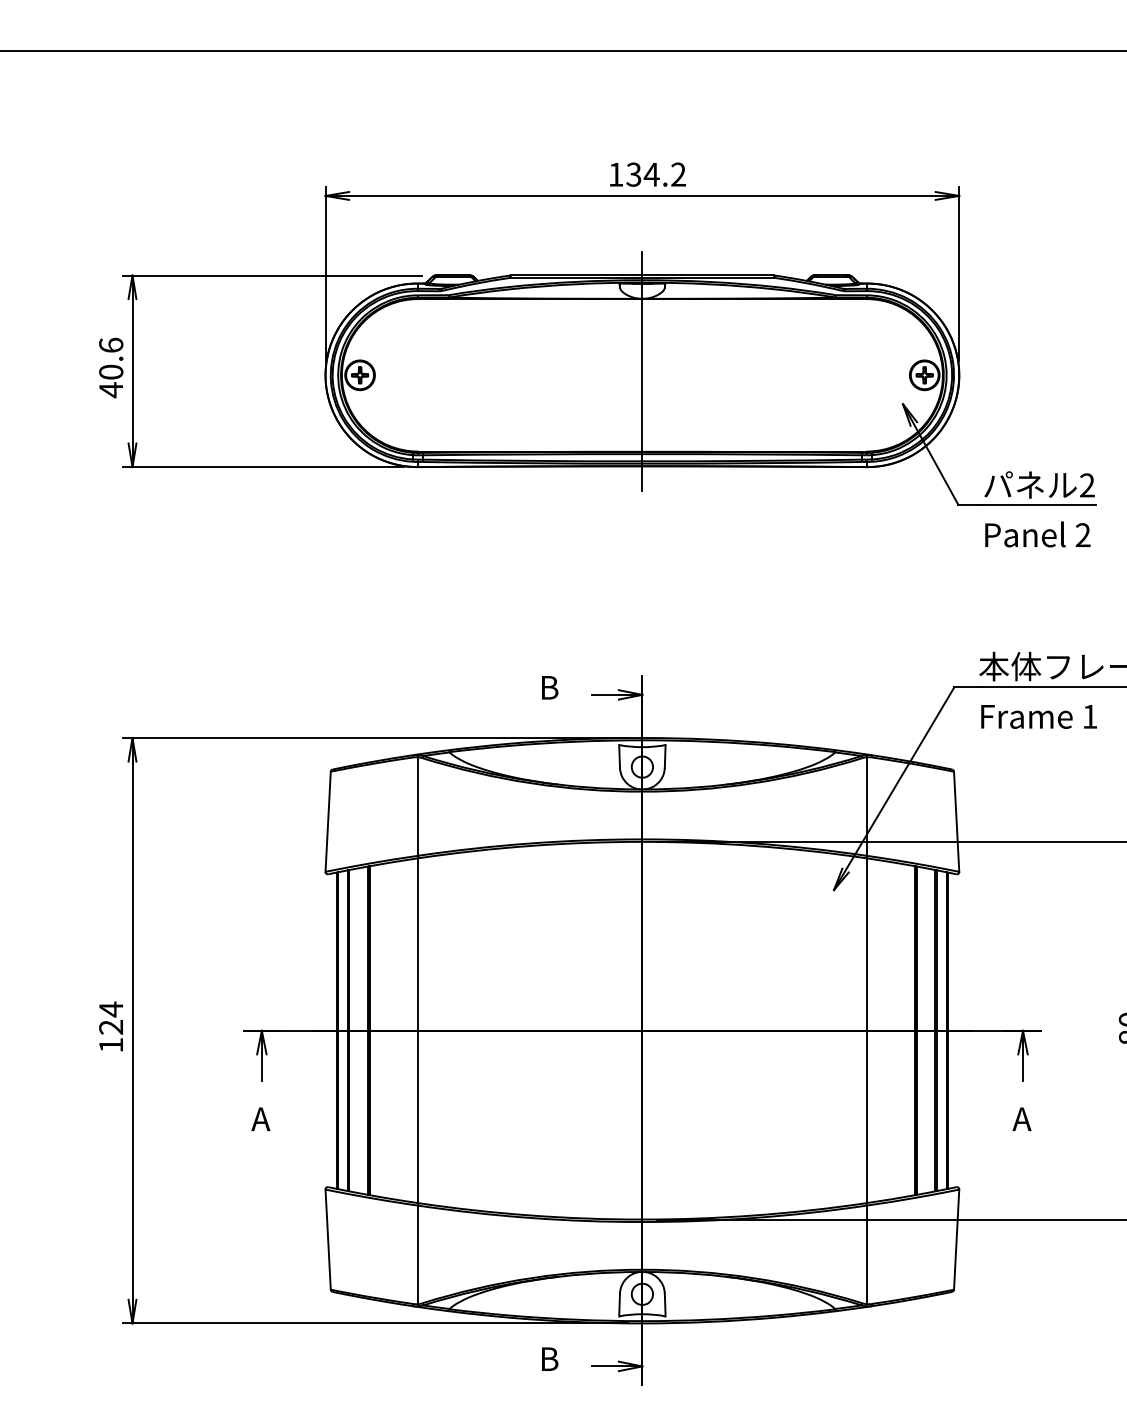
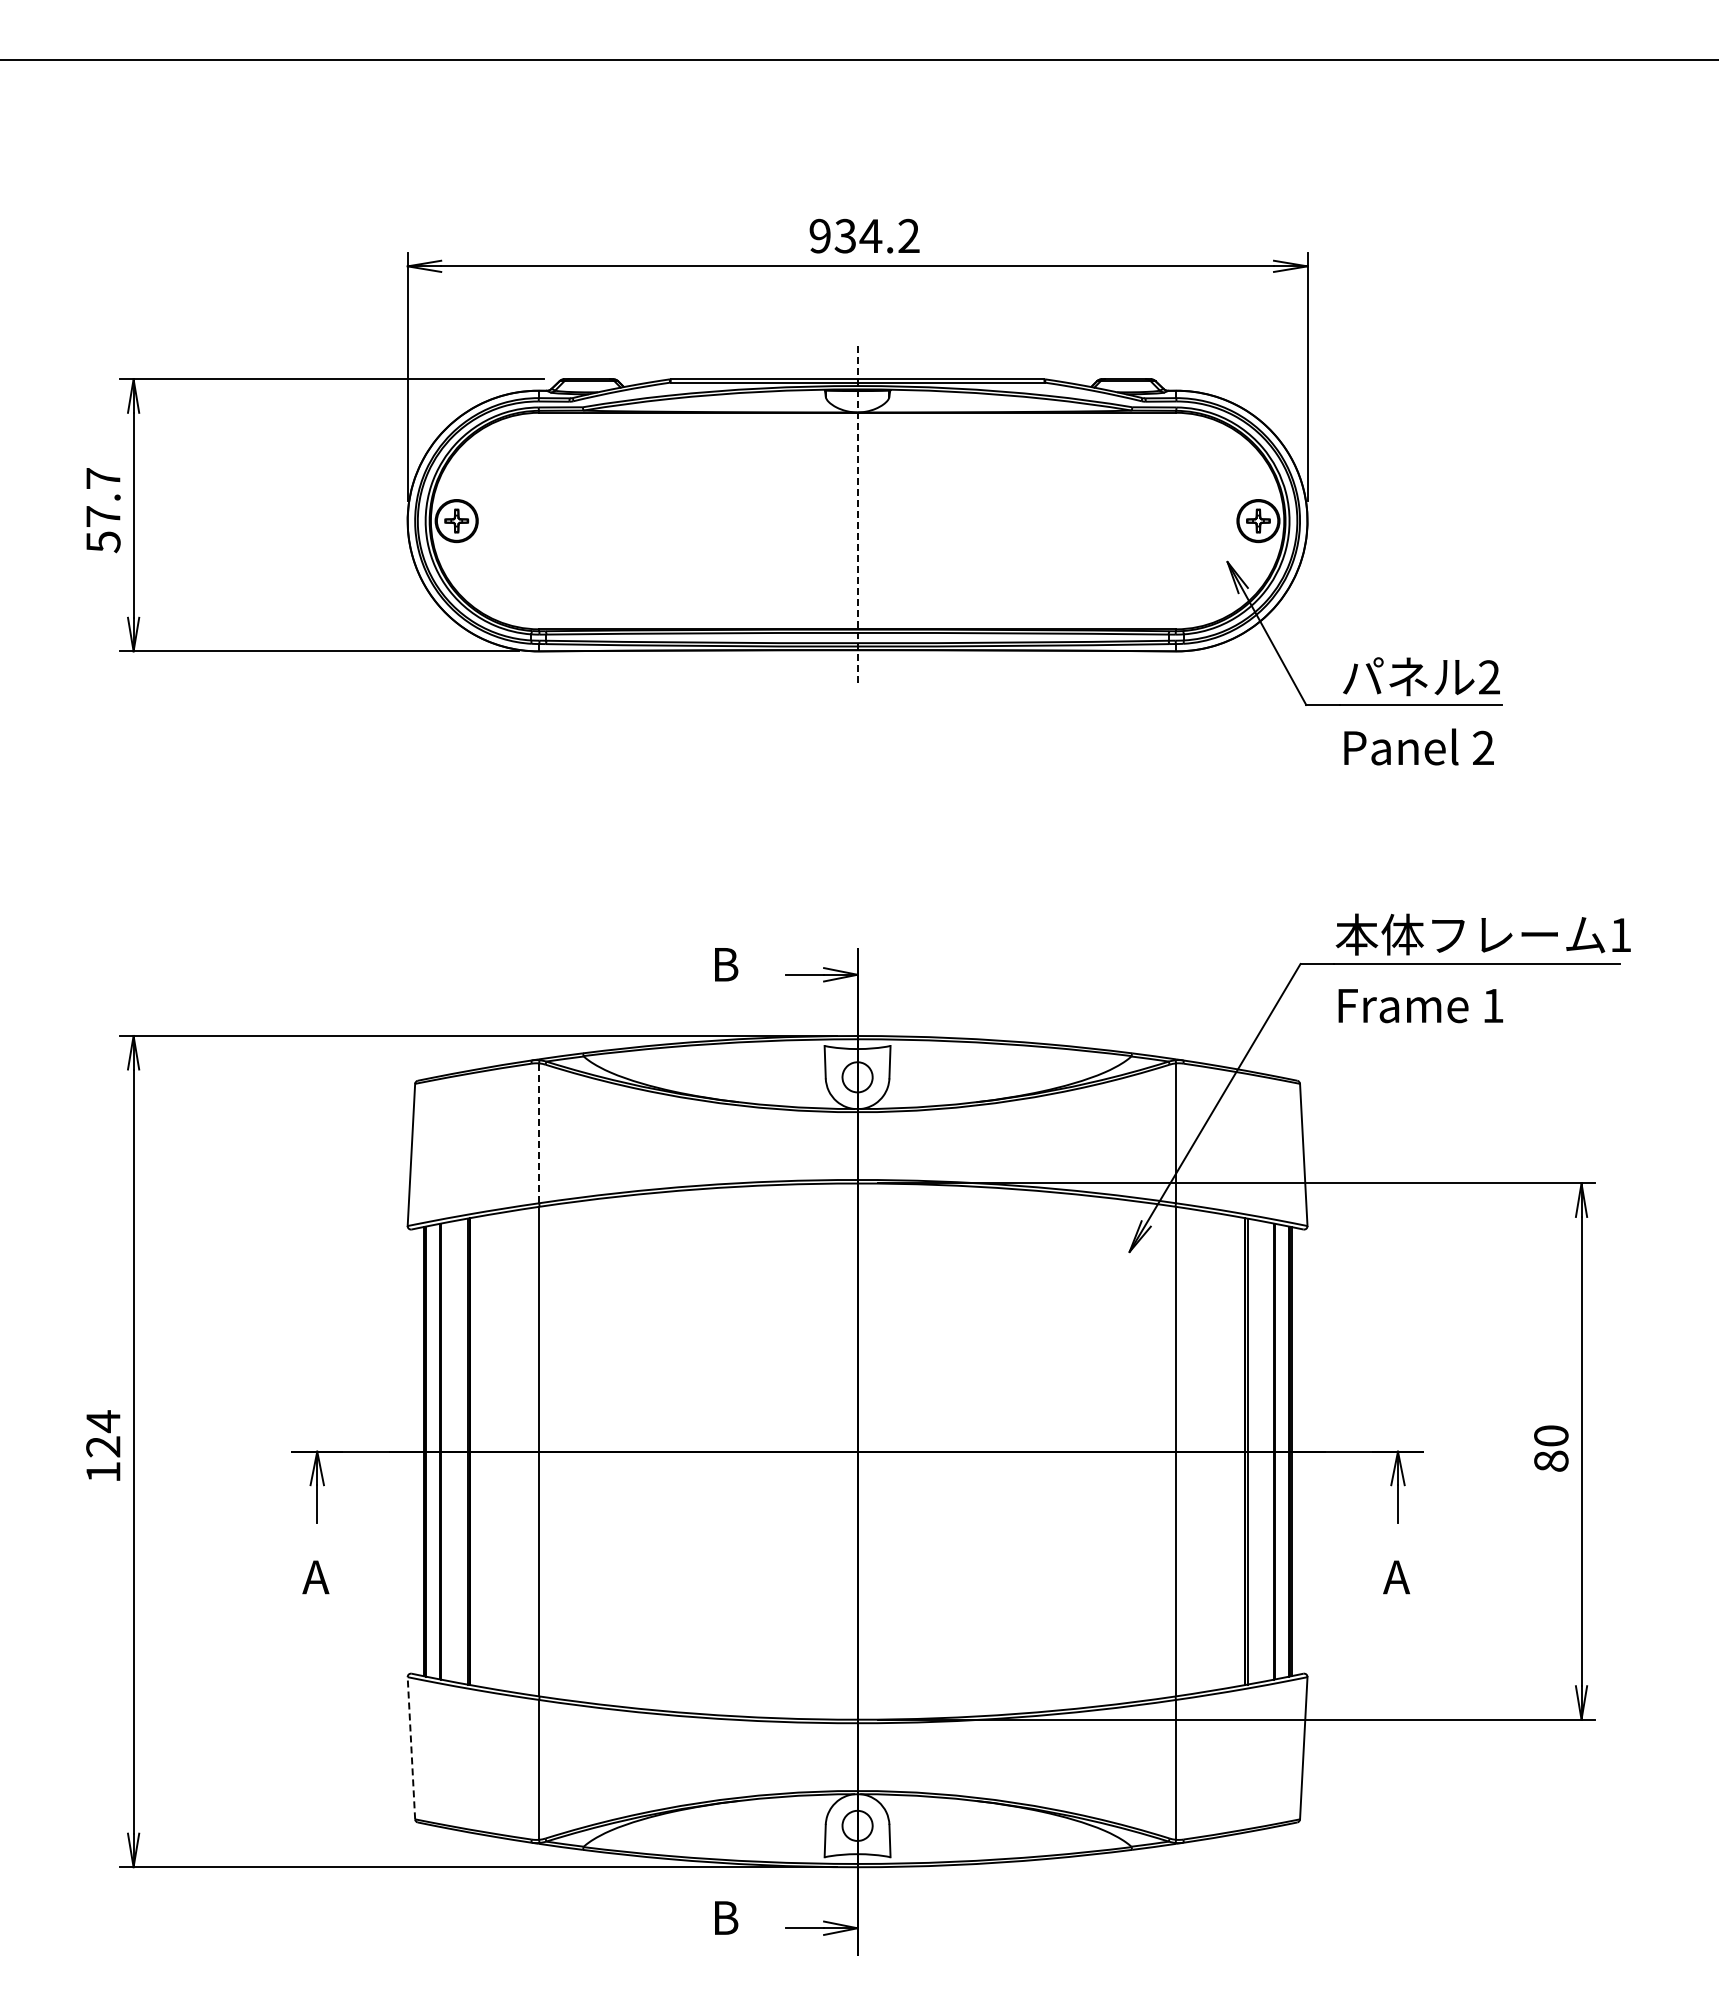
text: (615, 174) -> (819, 235), 134.2 -> 934.2
text: (111, 367) -> (103, 510), 40.6 -> 57.7
line: (642, 371) -> (857, 515), solid -> dashed
line: (418, 806) -> (539, 1133), solid -> dashed
line: (328, 1239) -> (411, 1747), solid -> dashed

